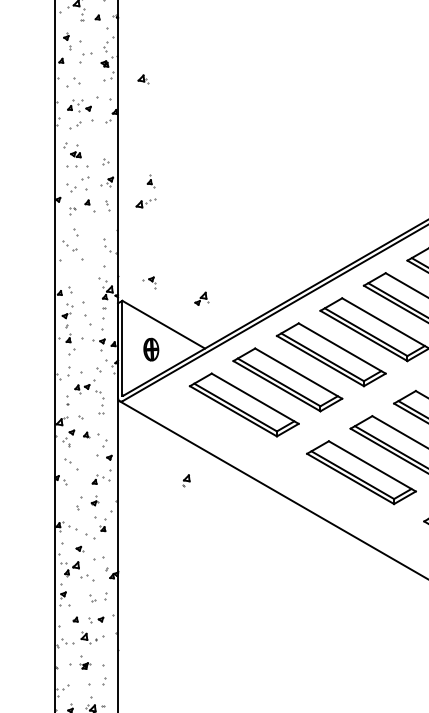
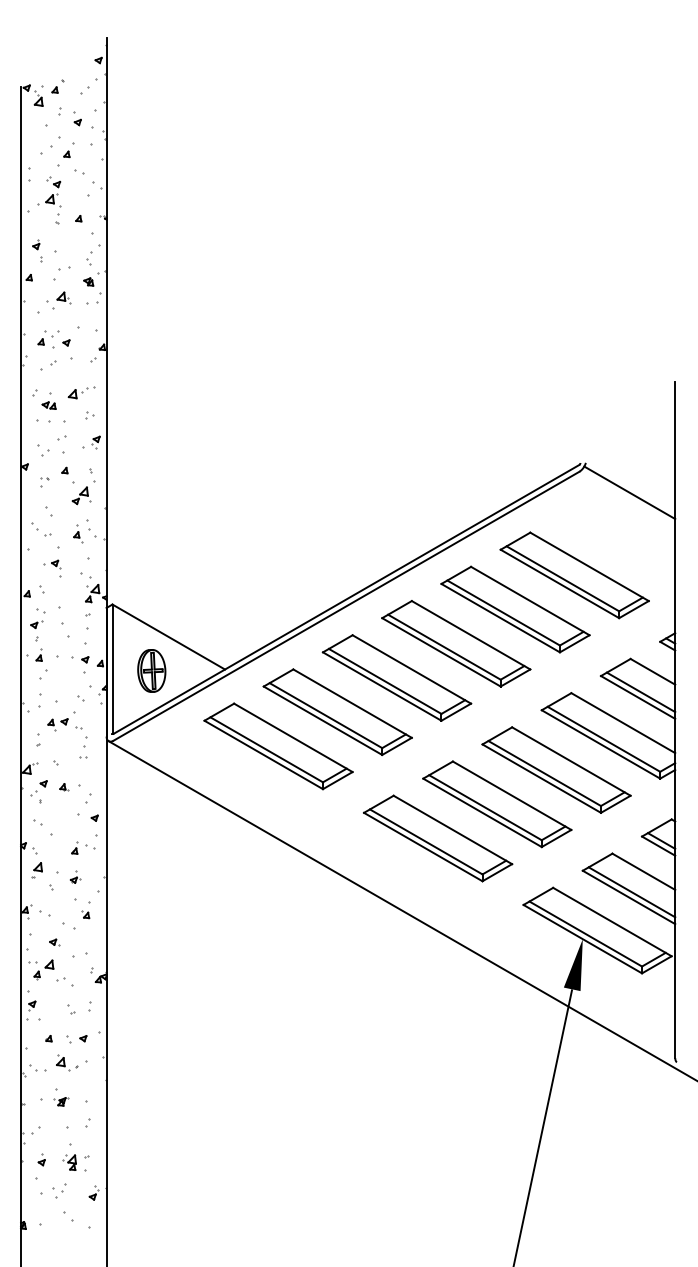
part: (142, 79) -> (63, 297), moved
part: (151, 181) -> (78, 533), moved
part: (145, 203) -> (81, 392), moved
part: (149, 283) -> (52, 568), moved
part: (201, 298) -> (81, 495), moved
part: (151, 349) -> (151, 670), size x1.43
part: (185, 480) -> (36, 870), moved

